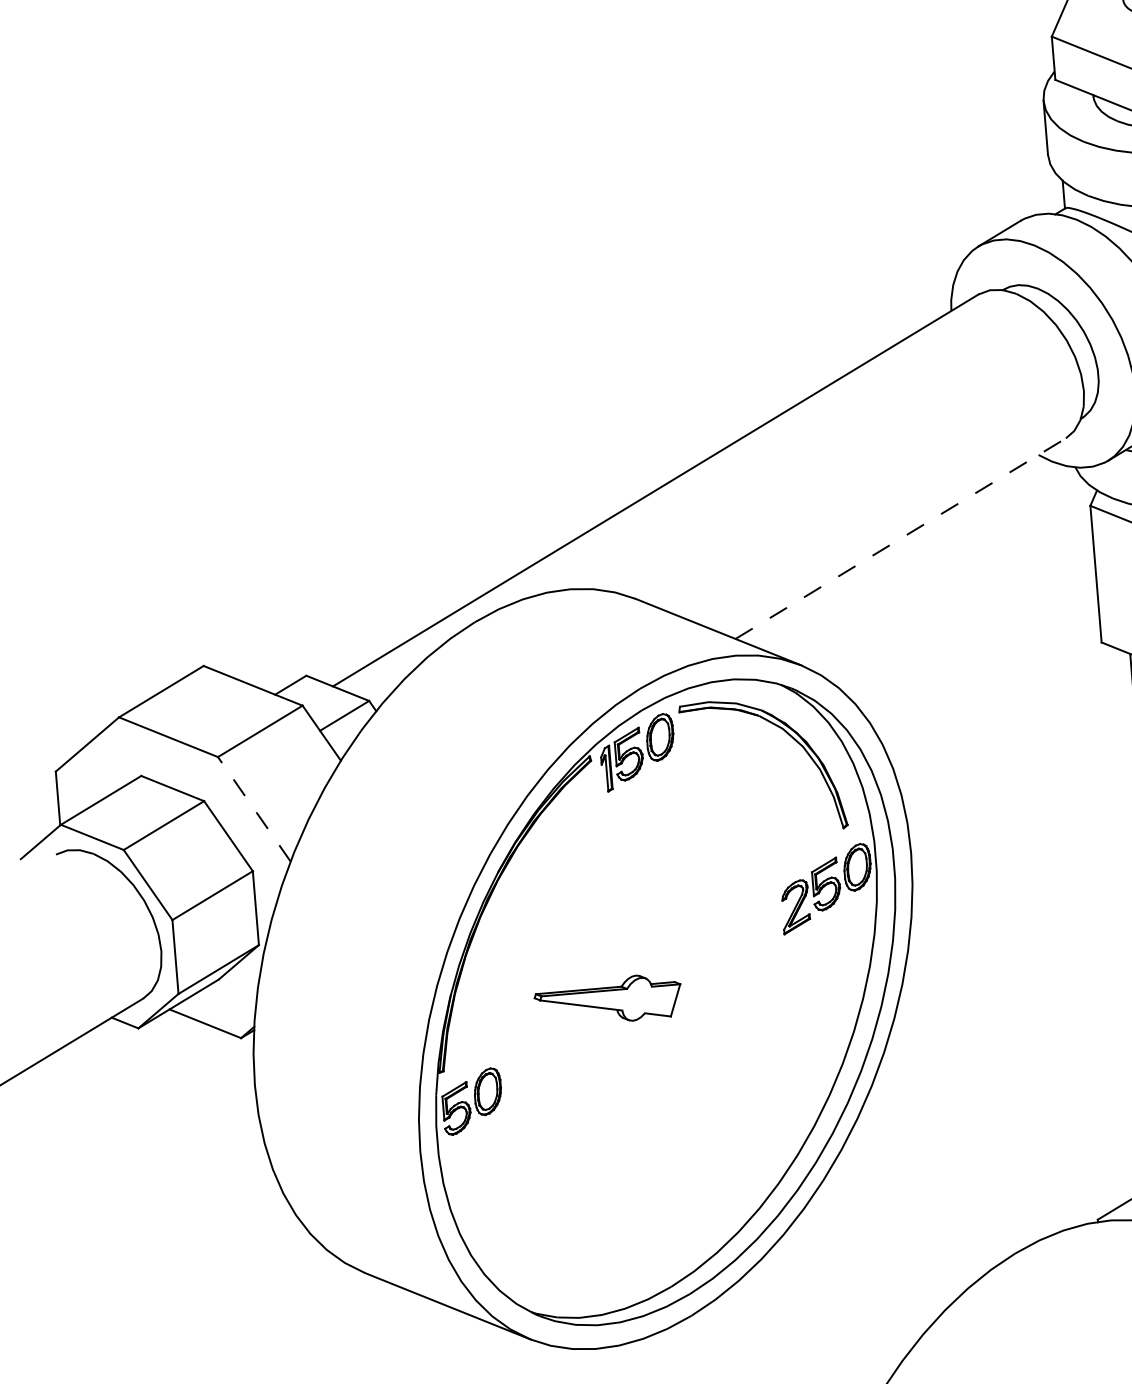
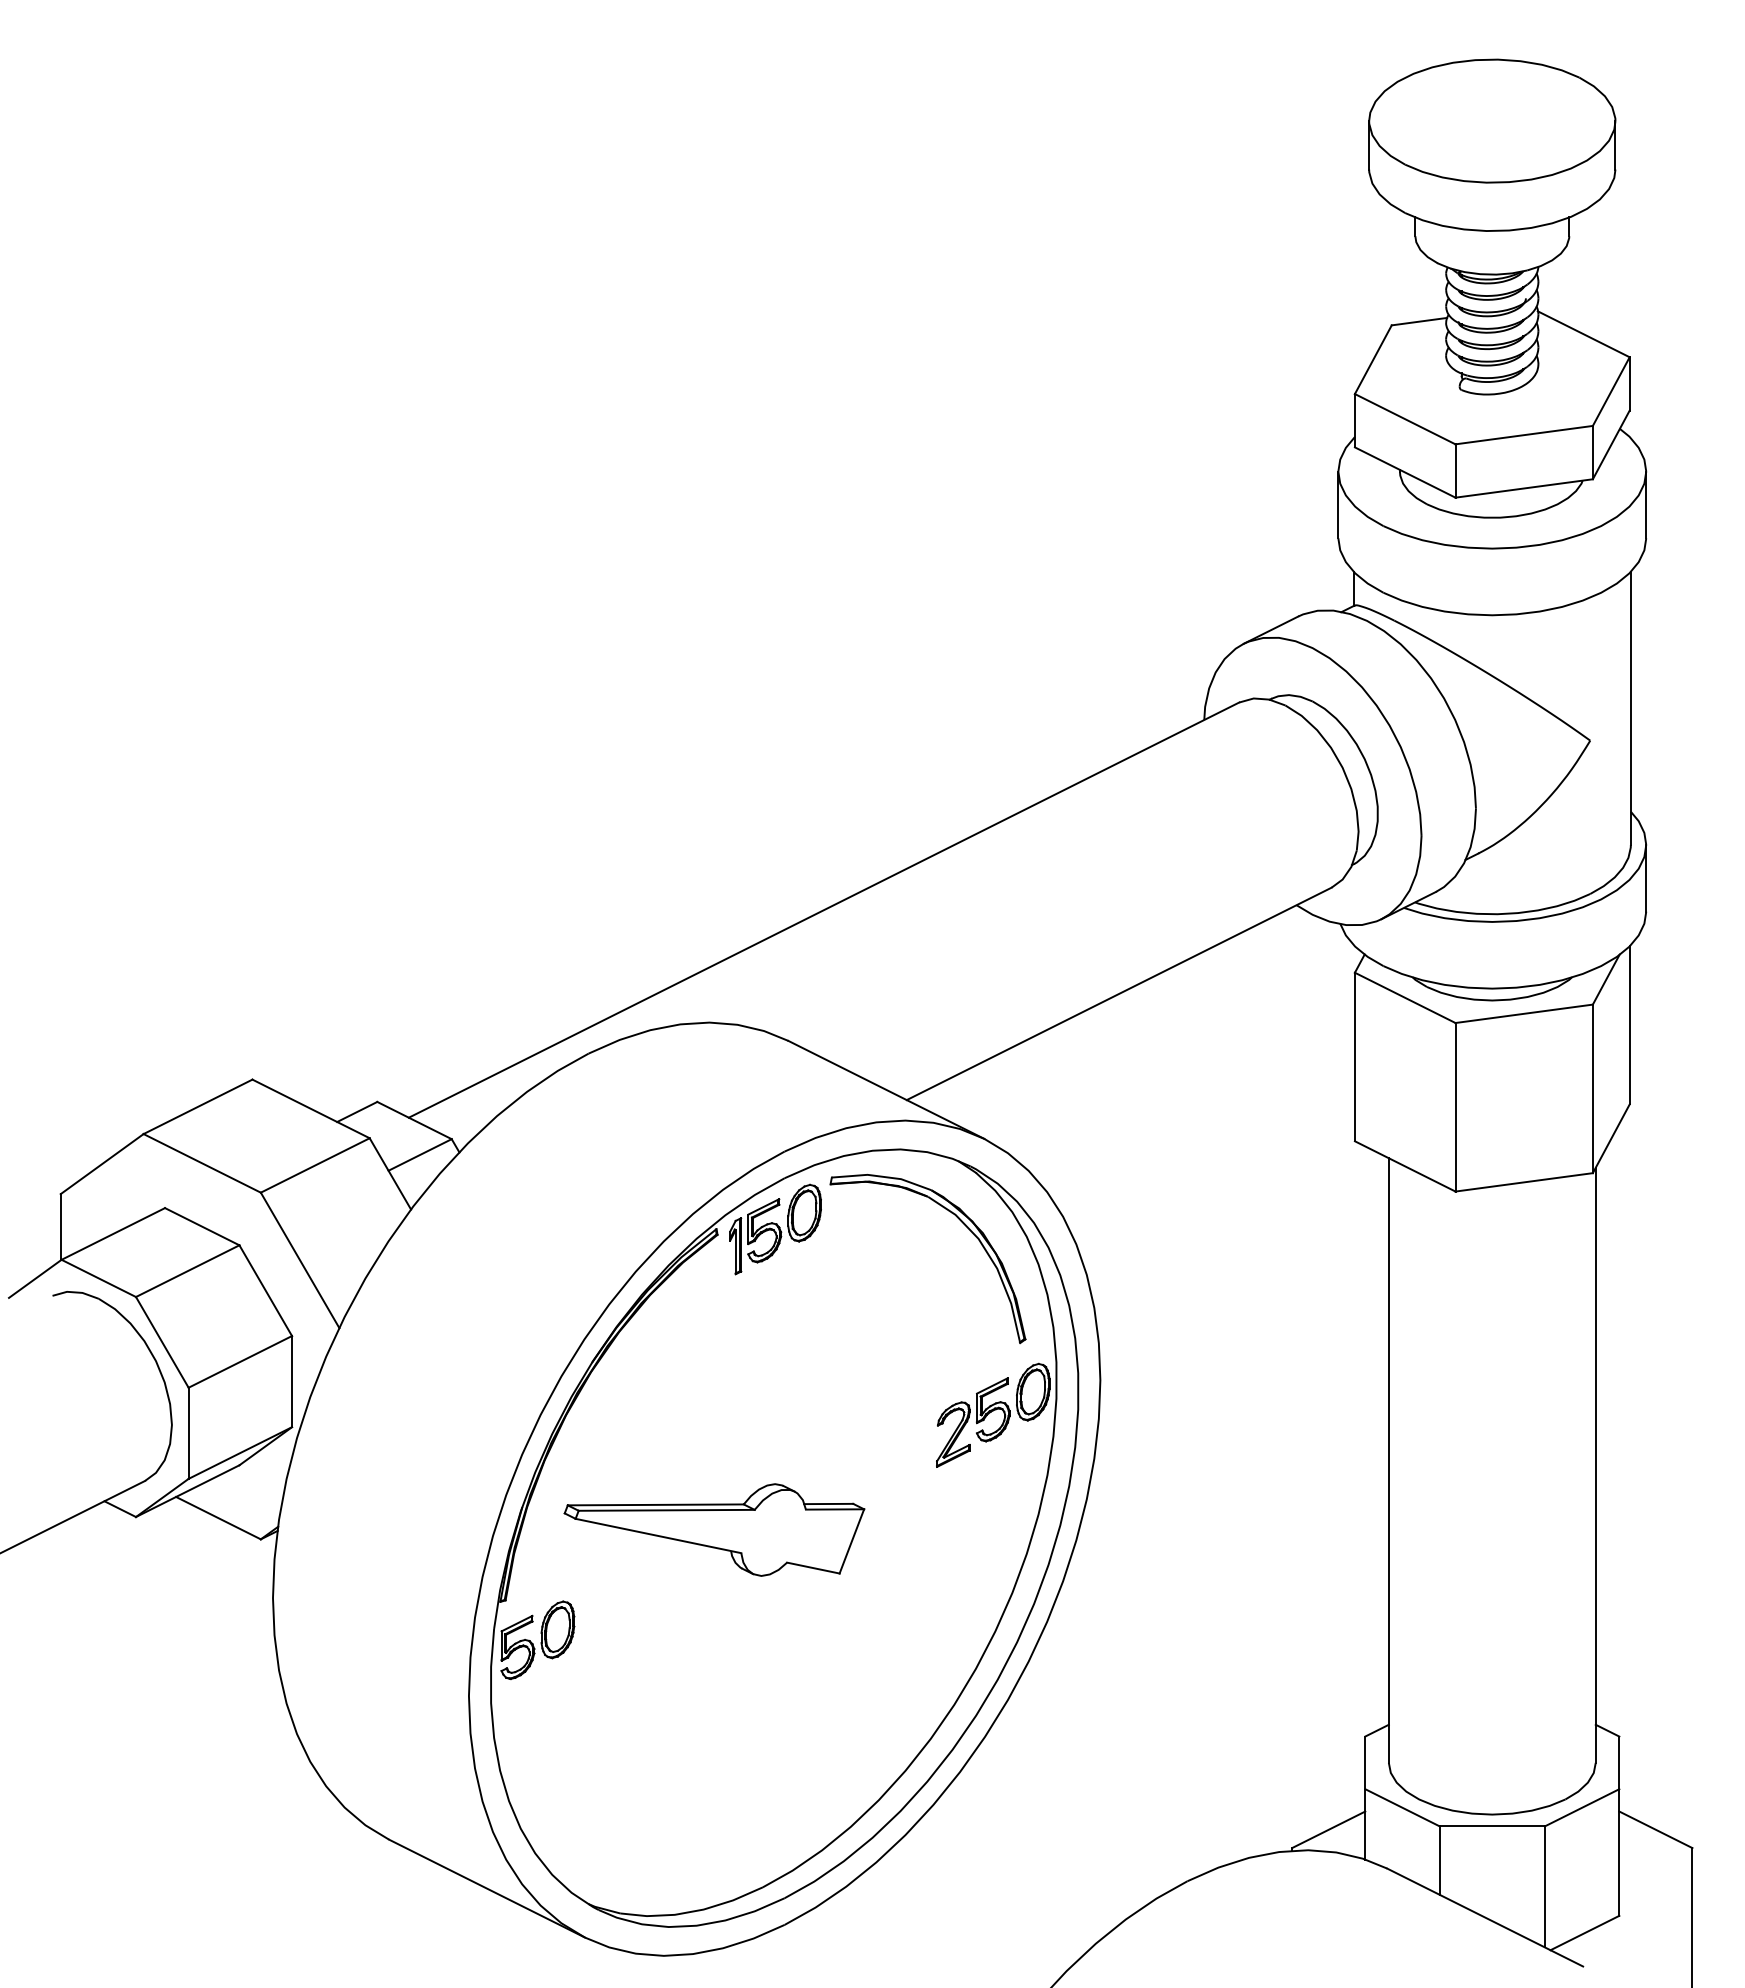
line: (900, 538) -> (1119, 993), dashed -> solid
line: (253, 809) -> (299, 1260), dashed -> solid
part: (608, 999) -> (714, 1529), size x1.67

